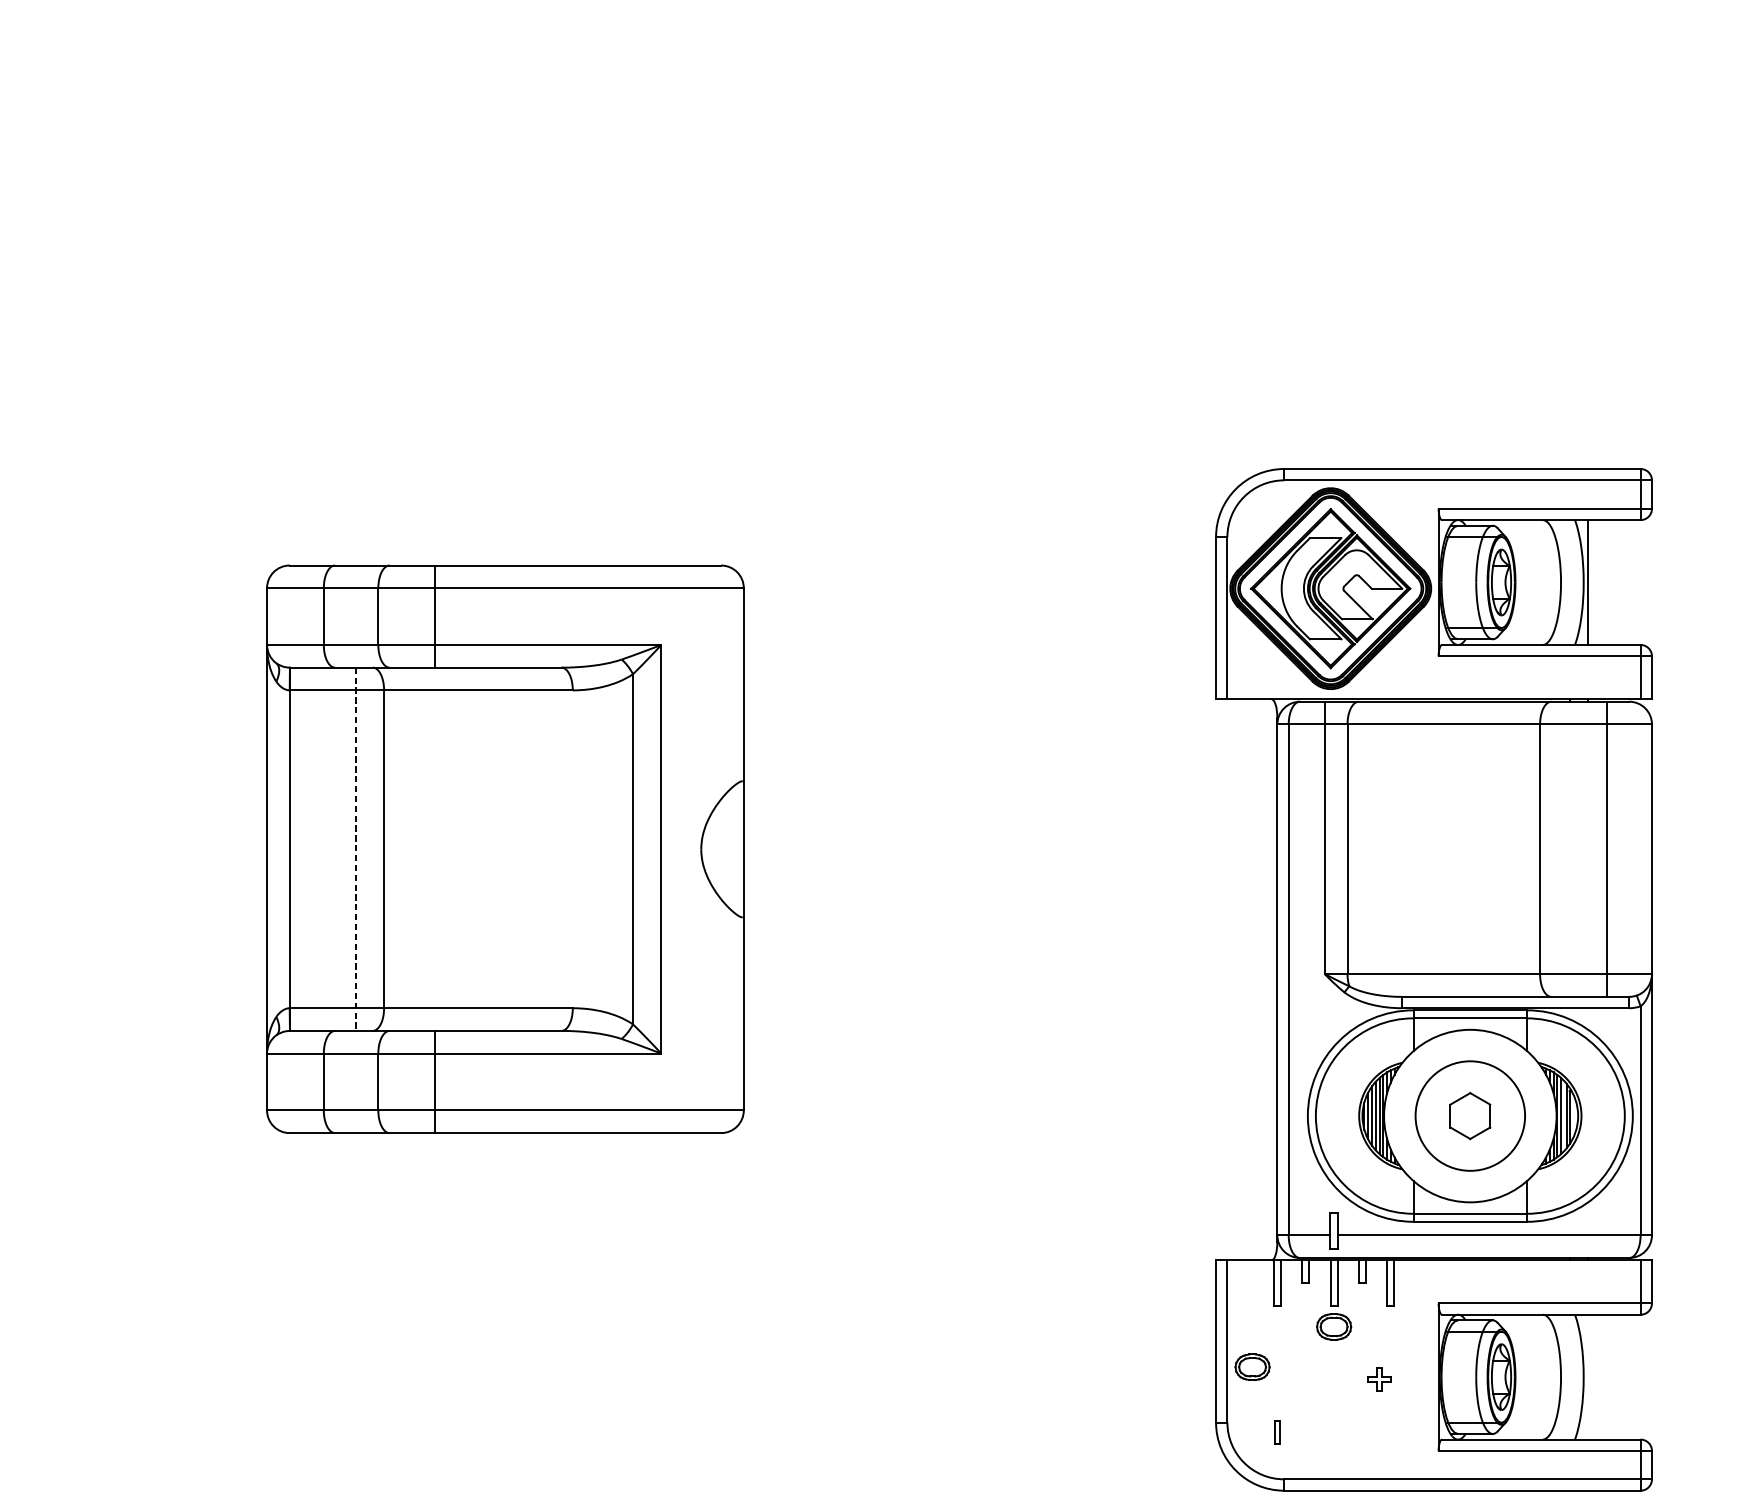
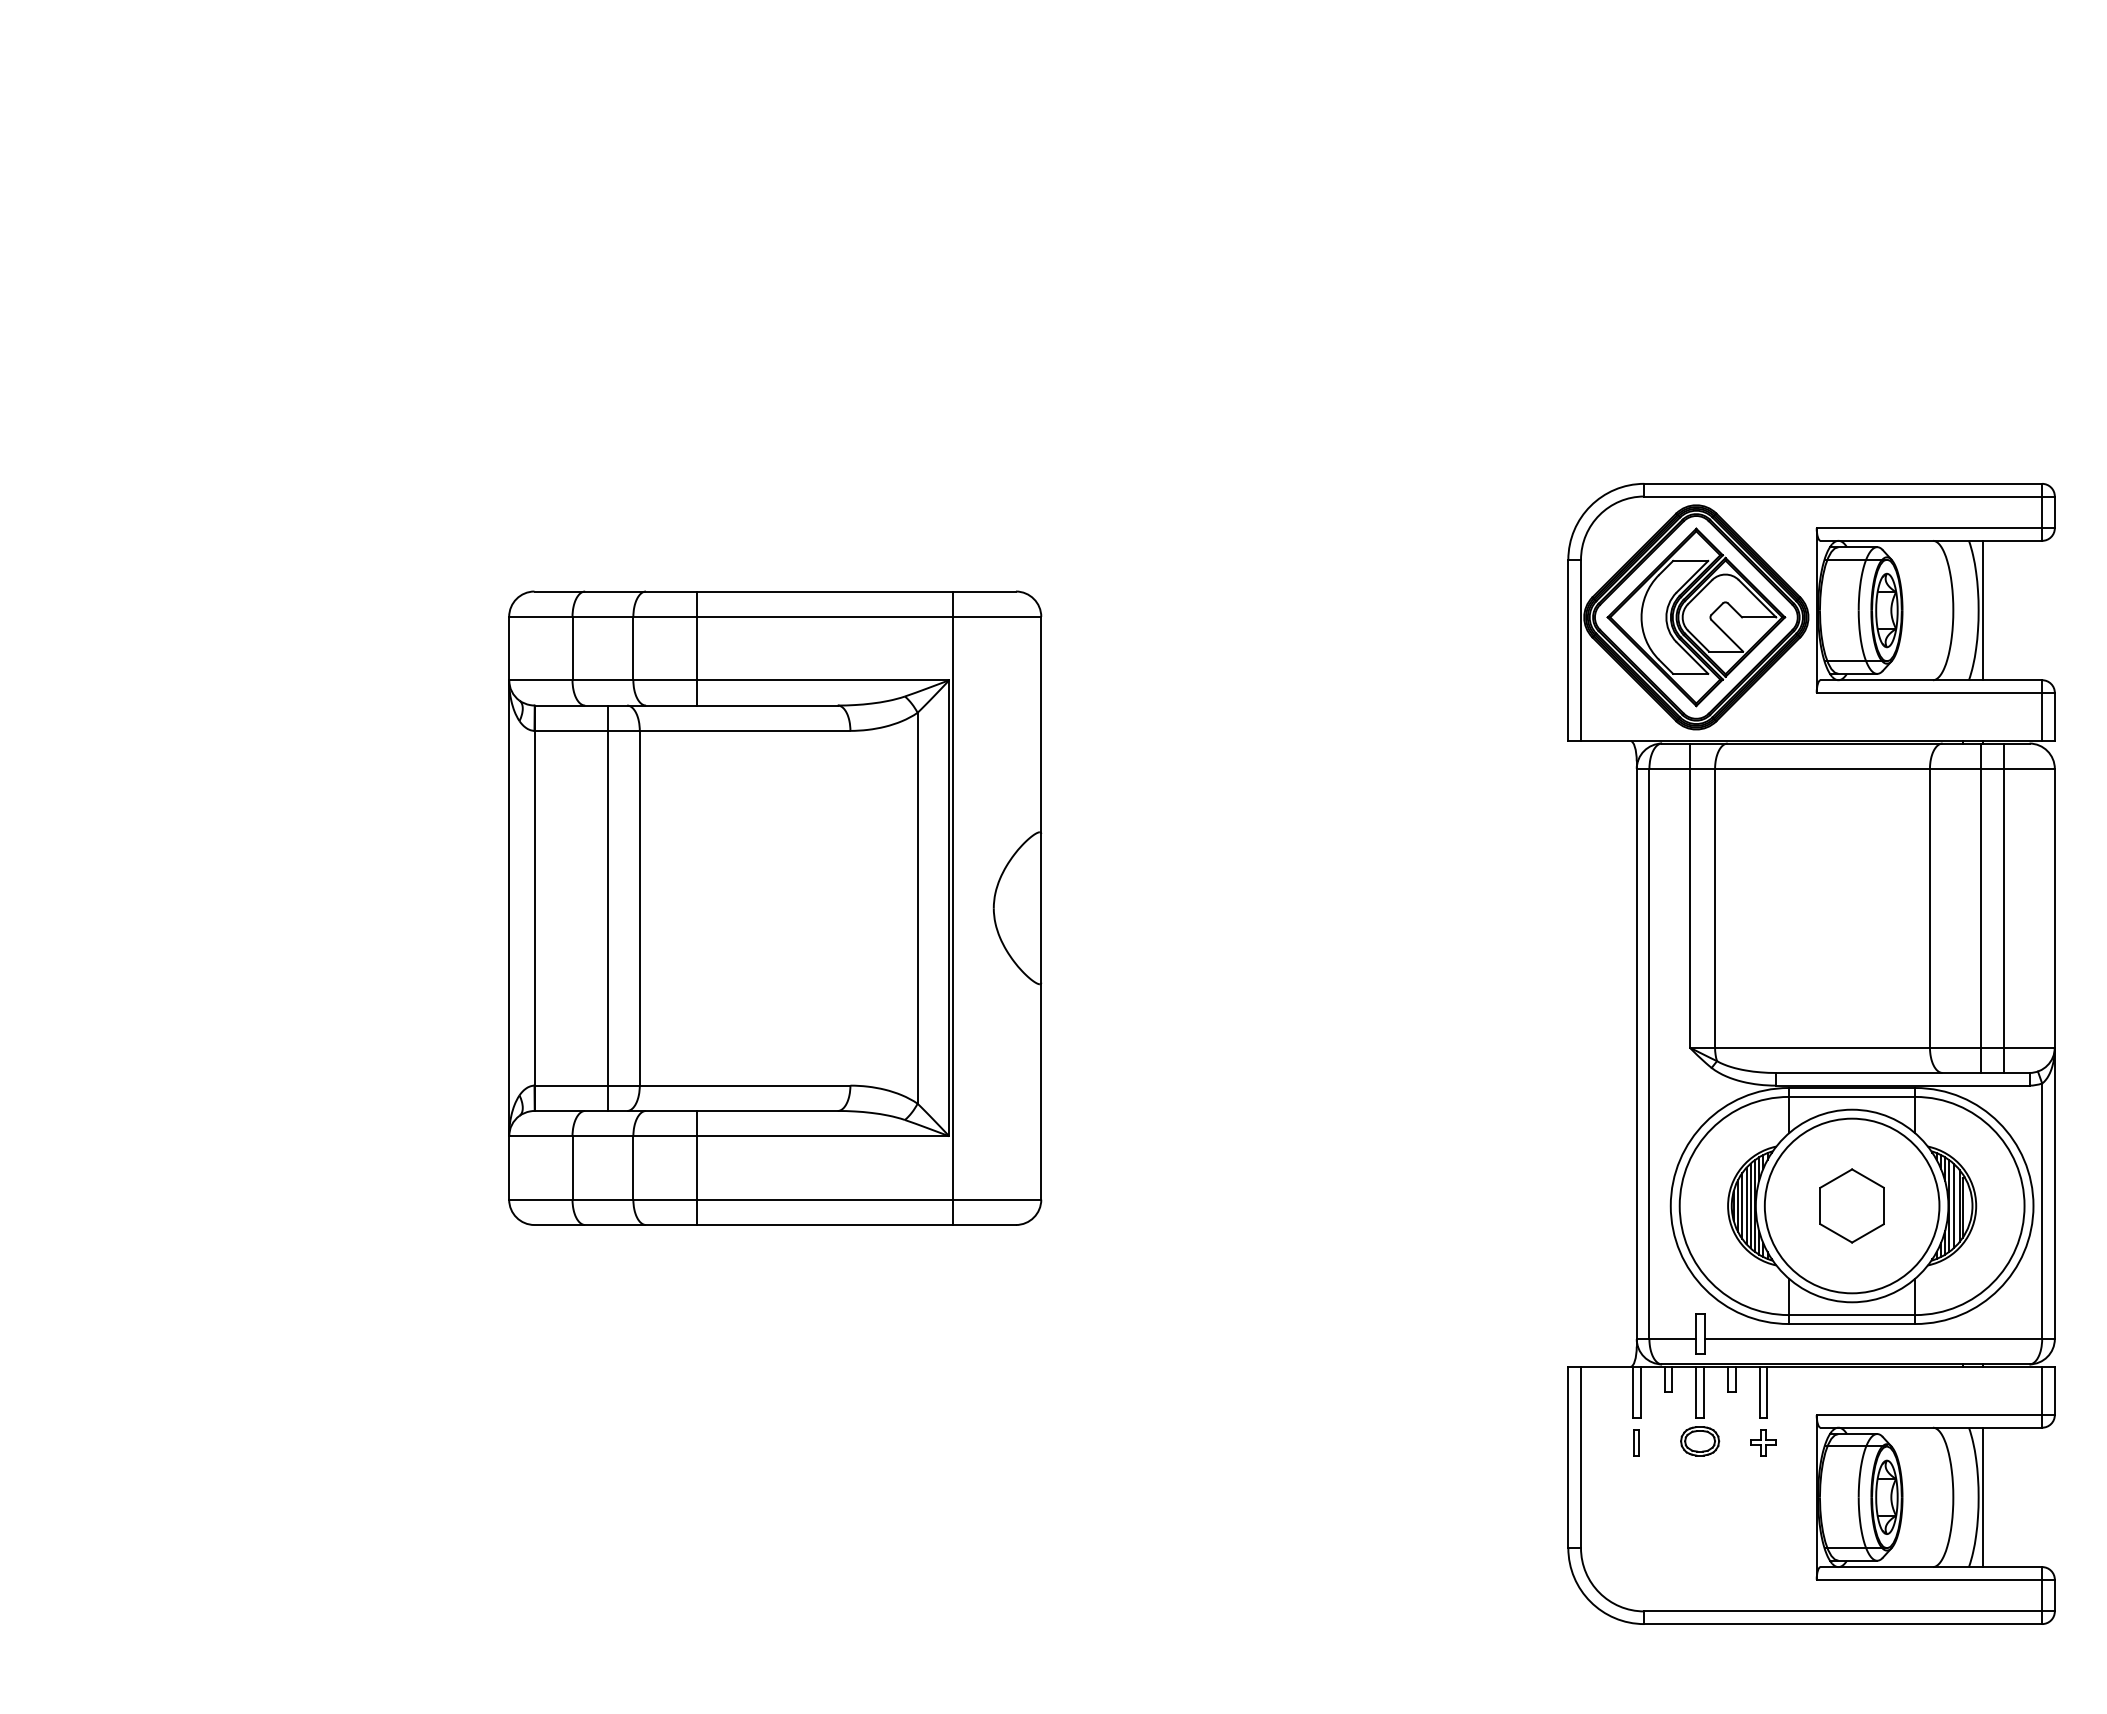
line: (1585, 848) -> (1980, 907), added
line: (356, 849) -> (608, 908), dashed -> solid
line: (664, 849) -> (952, 908), added
circle: (1469, 1115) -> (1851, 1205), size x1.43
part: (1469, 1115) -> (1851, 1205), size x1.43
part: (1252, 1367) -> (1609, 1486), removed
line: (1588, 1377) -> (1983, 1497), added
part: (1379, 1379) -> (1763, 1442), moved
part: (1277, 1431) -> (1636, 1442), moved

